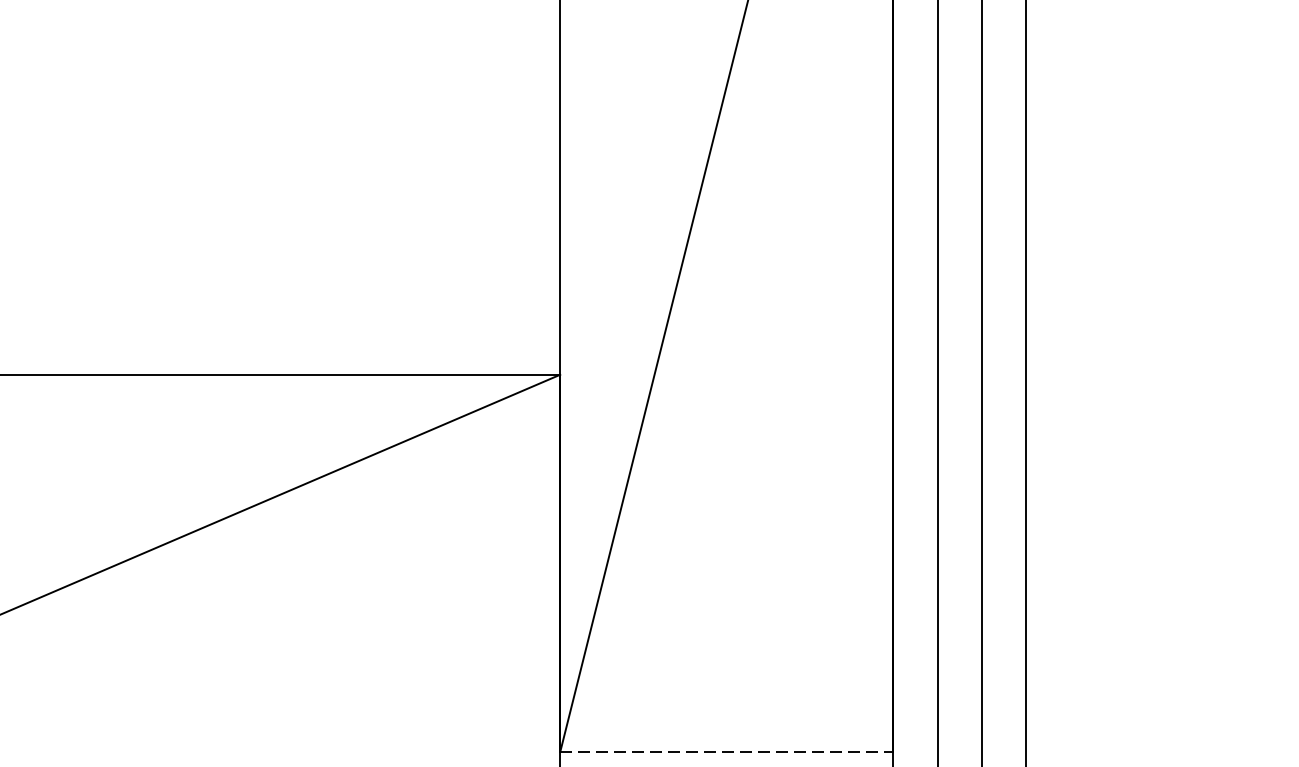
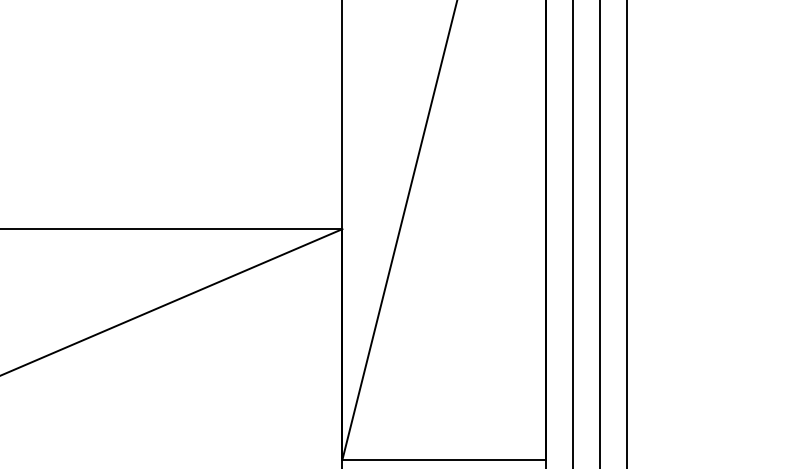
line: (727, 751) -> (444, 459), dashed -> solid

